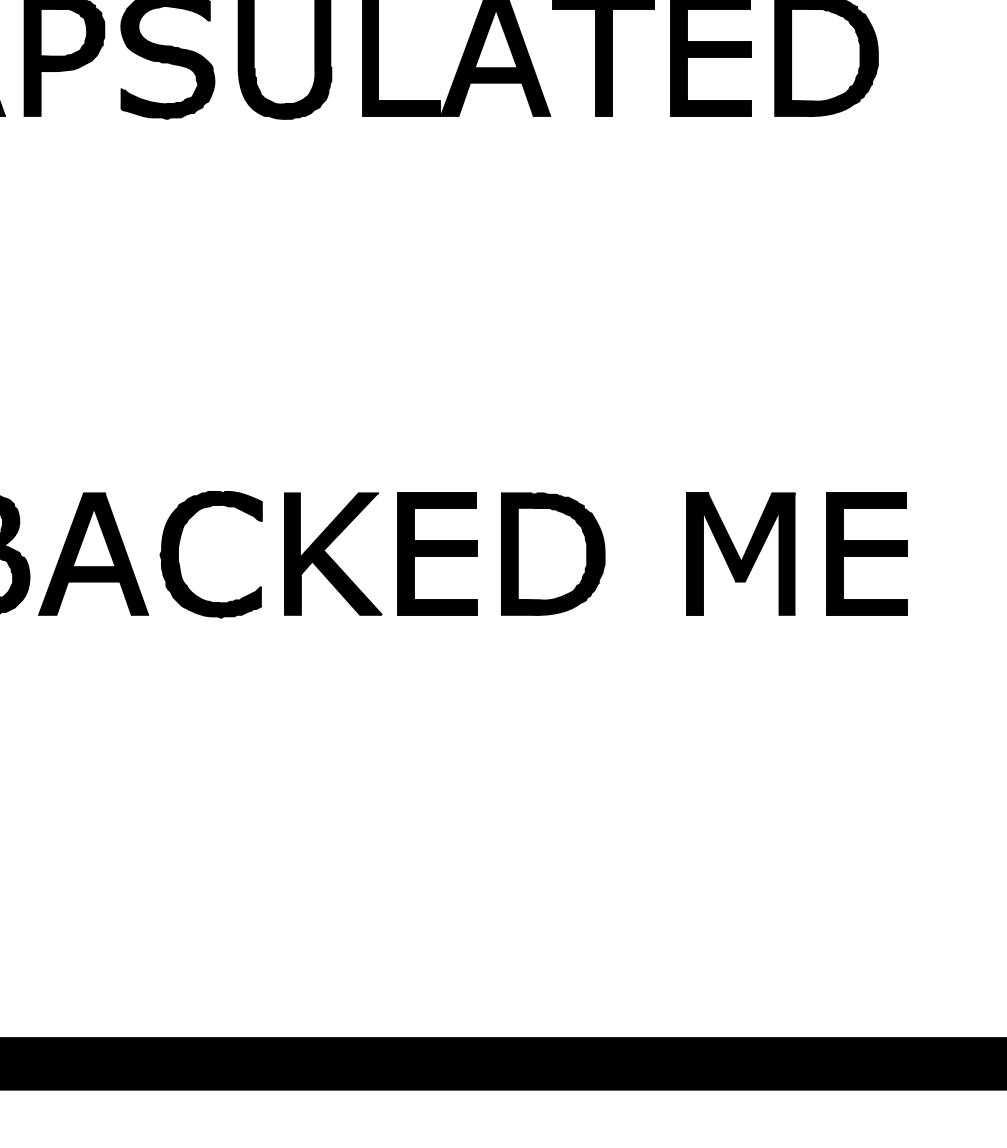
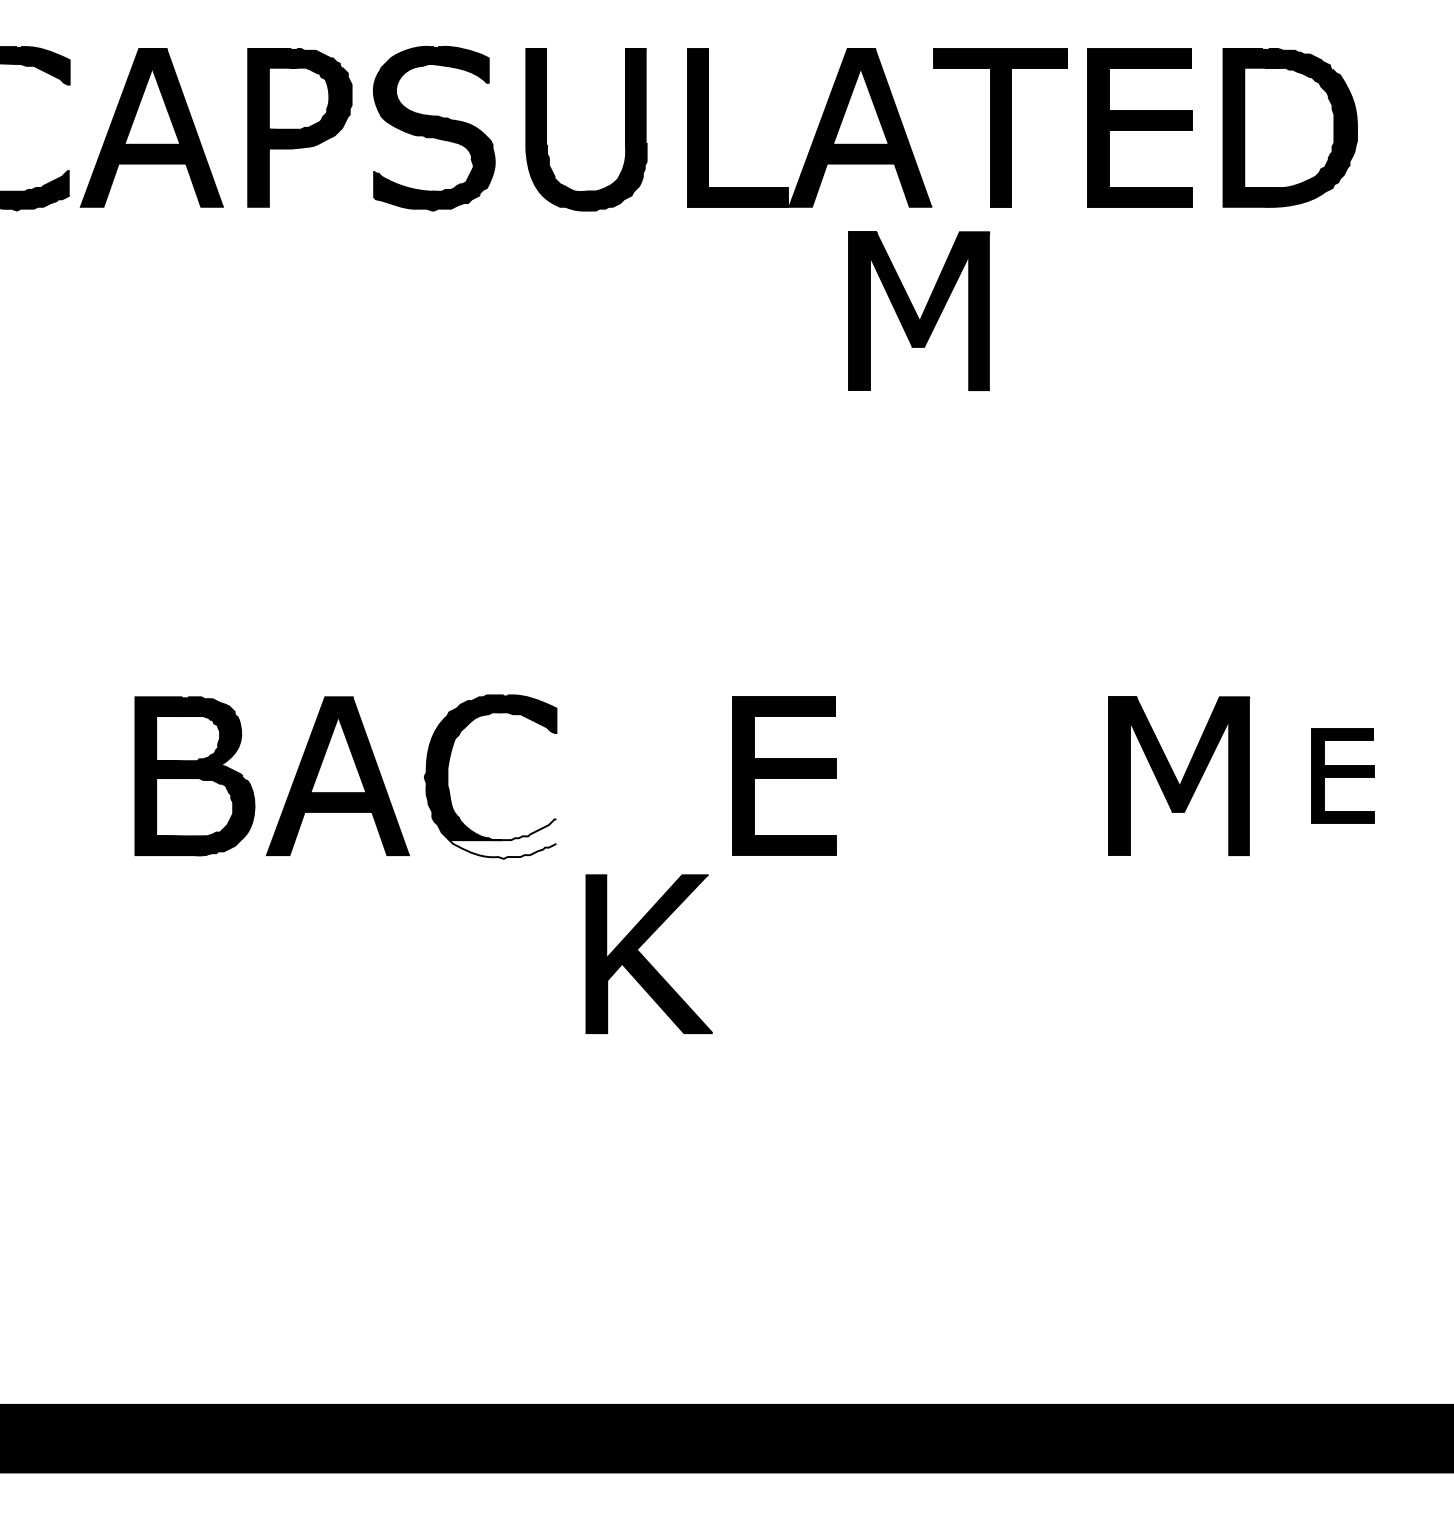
part: (541, 195) -> (919, 310), added
part: (332, 553) -> (648, 953), moved
part: (866, 553) -> (1342, 775), size x0.6
part: (552, 554) -> (934, 776), removed
fill: (220, 602) -> (502, 838), removed

